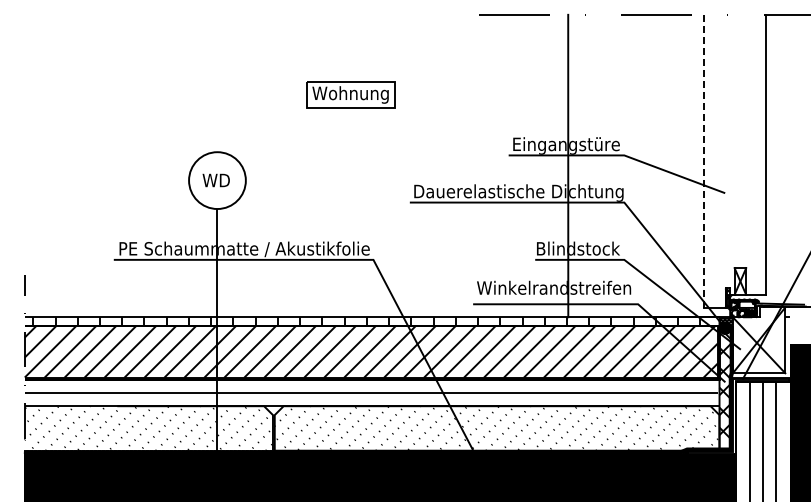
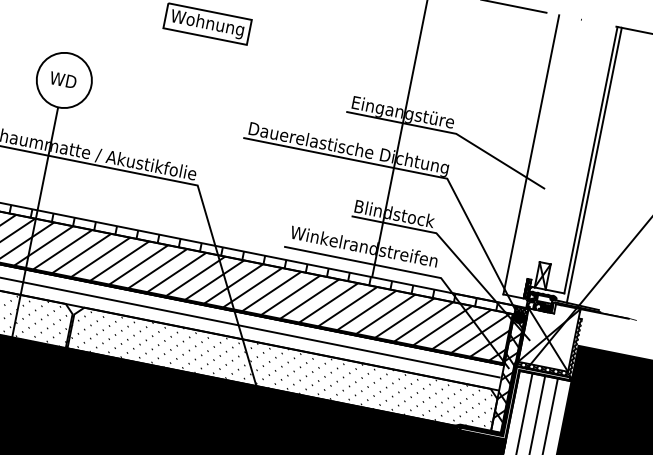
line: (770, 158) -> (594, 164), added
line: (704, 161) -> (531, 154), dashed -> solid
hatch: (760, 347) -> (549, 342), added

